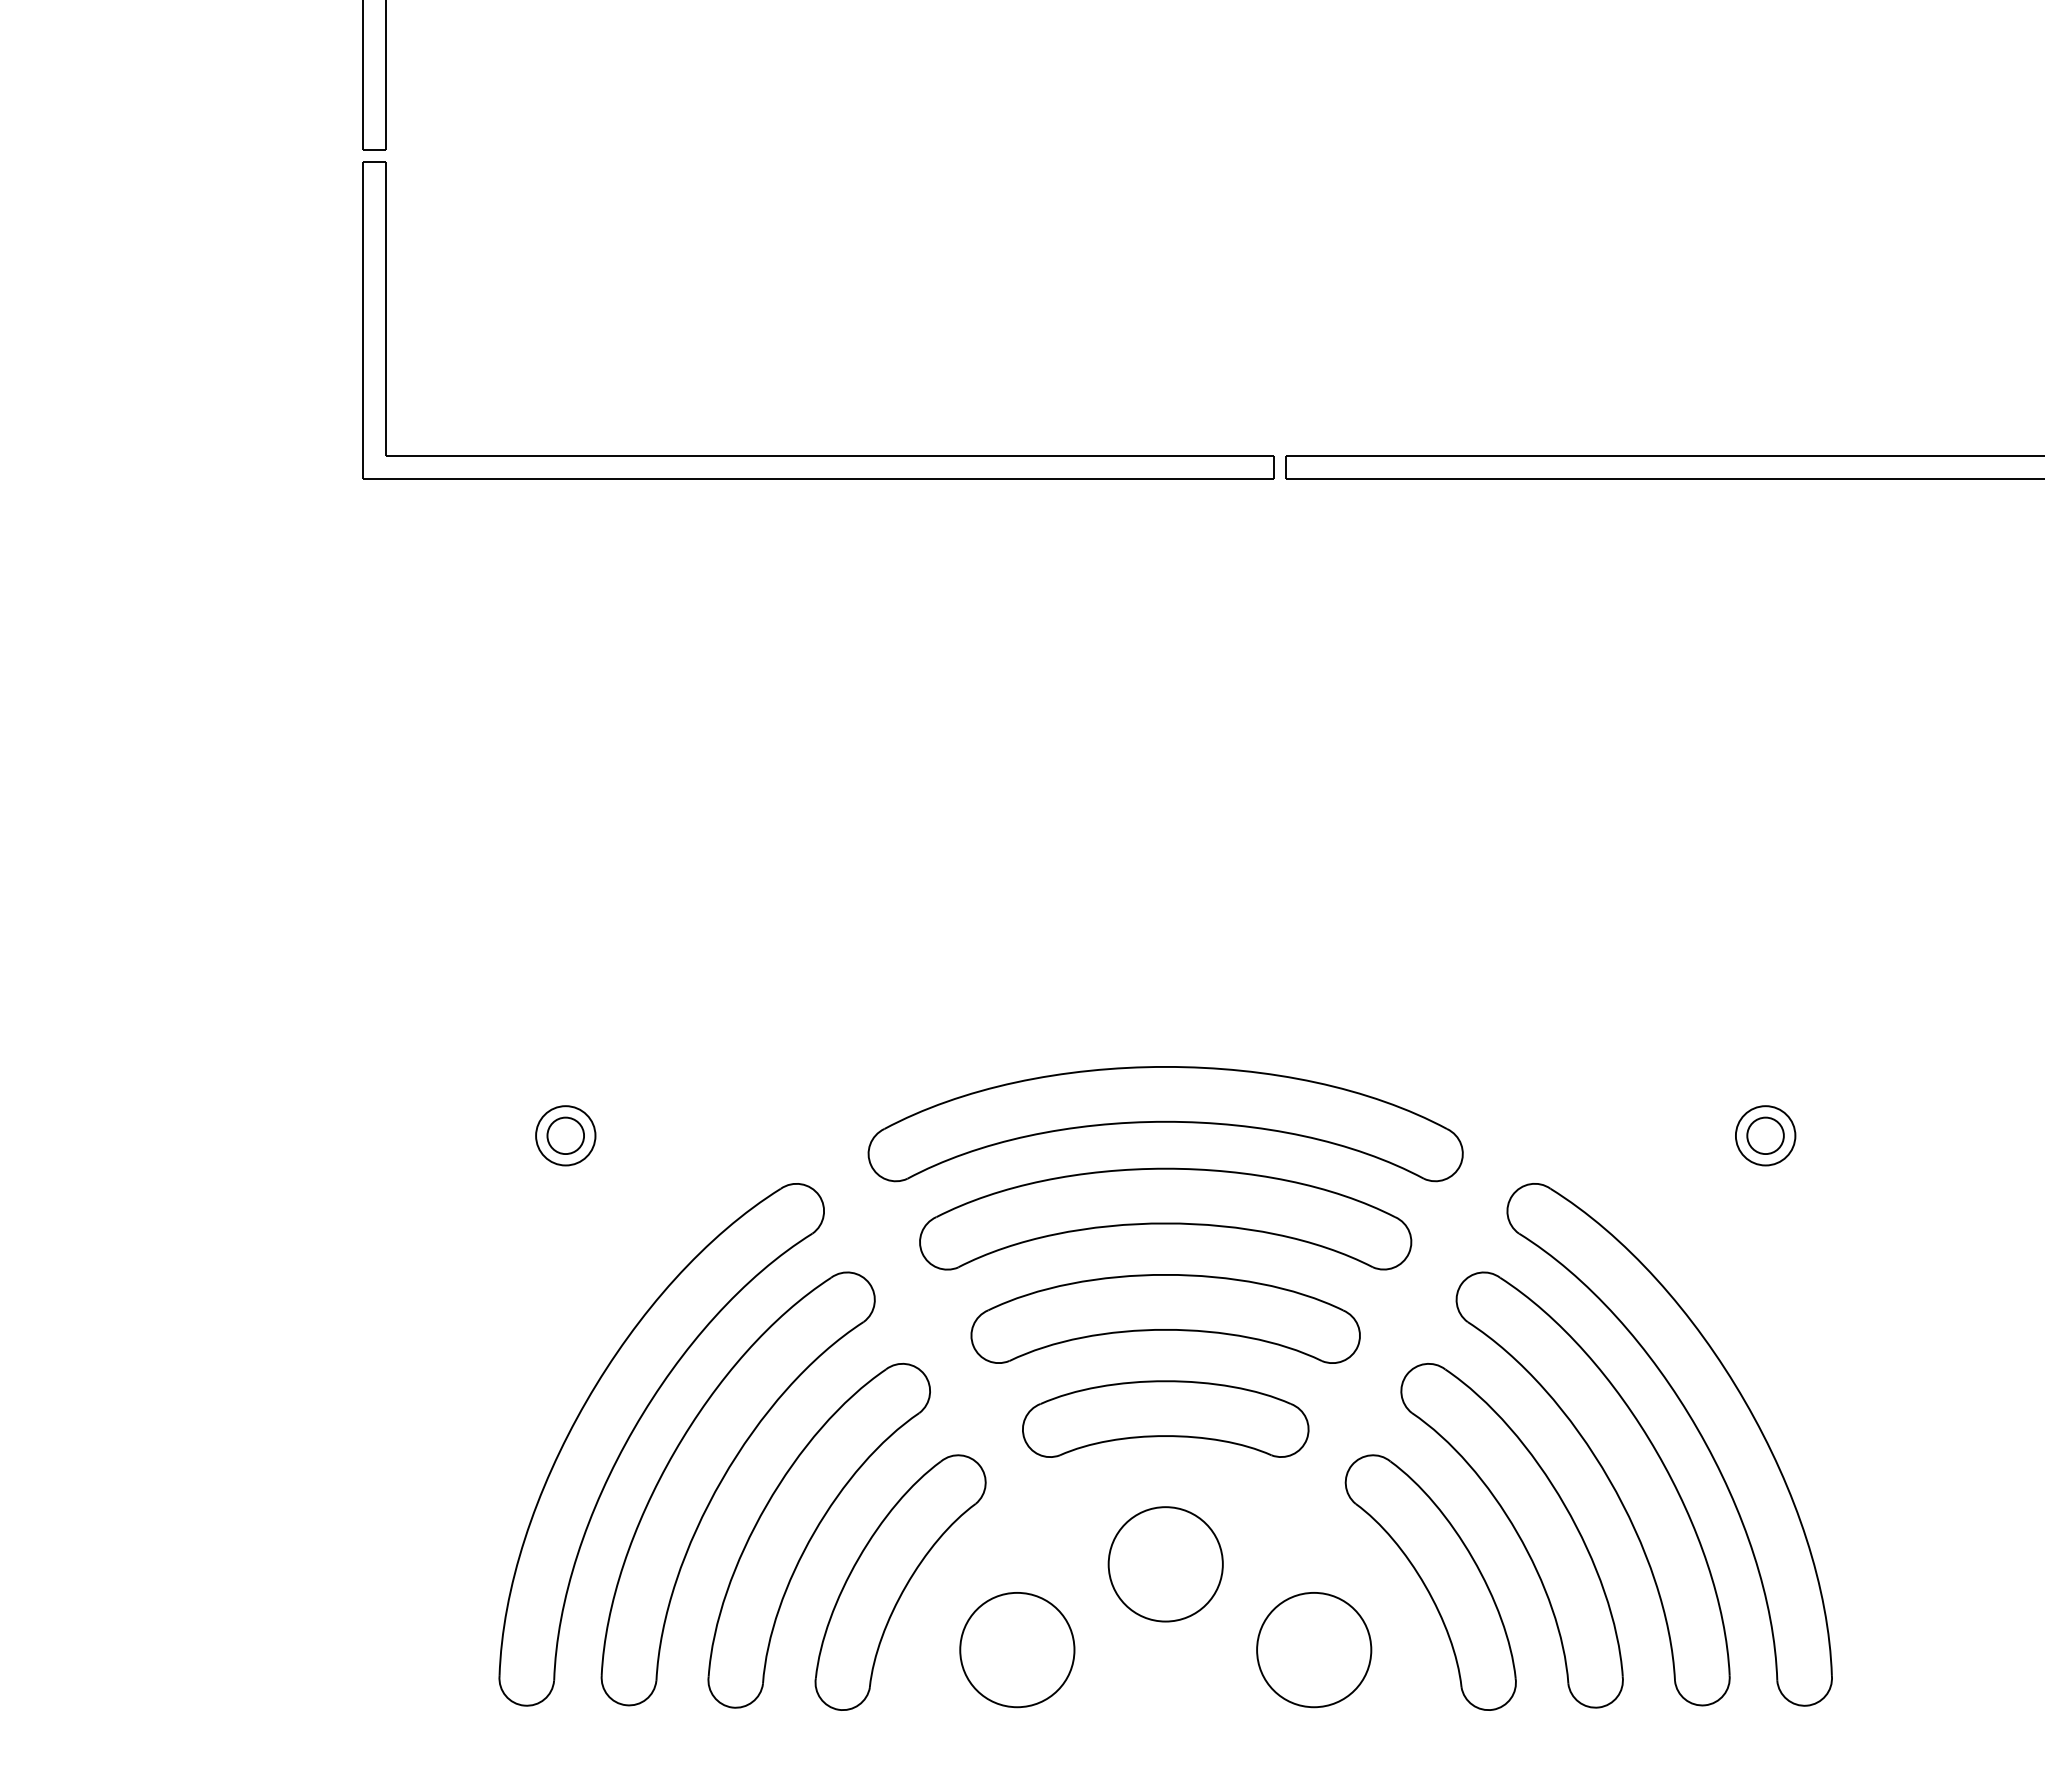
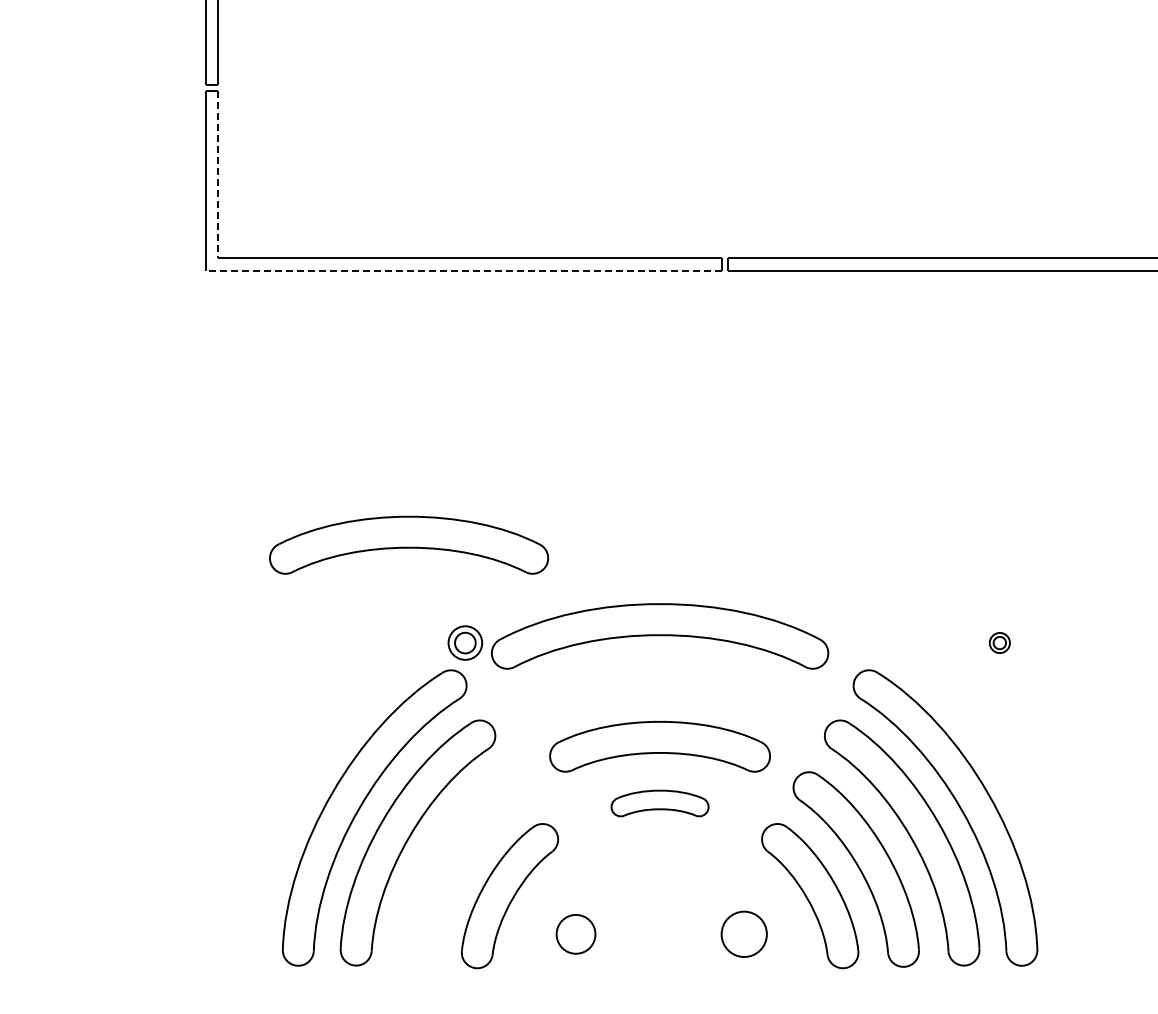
line: (385, 310) -> (218, 175), solid -> dashed
line: (818, 479) -> (463, 271), solid -> dashed
part: (565, 1134) -> (465, 642), moved
part: (1765, 1134) -> (999, 642), size x0.6
part: (1166, 1217) -> (409, 544), moved
part: (1164, 1419) -> (659, 803), size x0.6
part: (818, 1535) -> (463, 869), removed
part: (1164, 1563) -> (659, 885), removed
part: (1016, 1650) -> (575, 934), size x0.6
part: (1314, 1650) -> (744, 934), size x0.7

